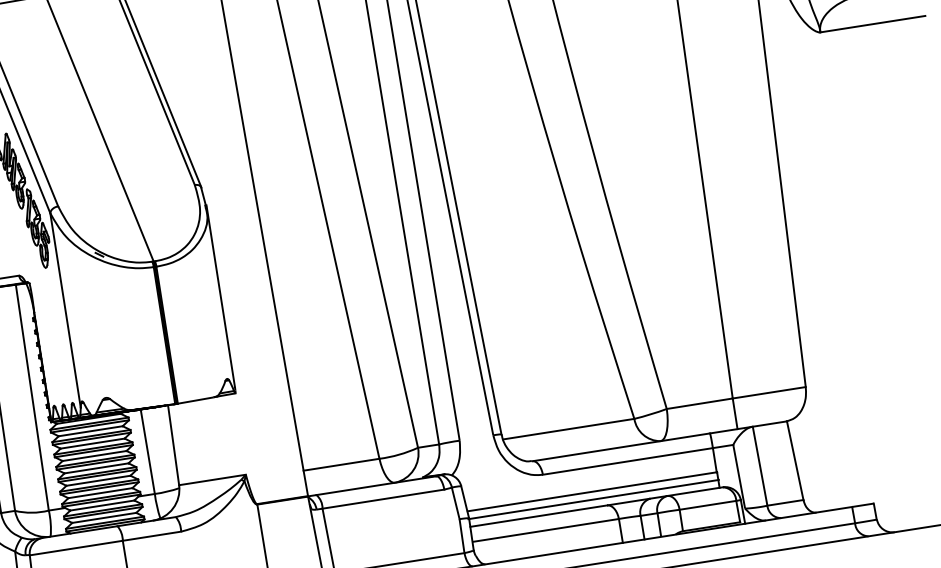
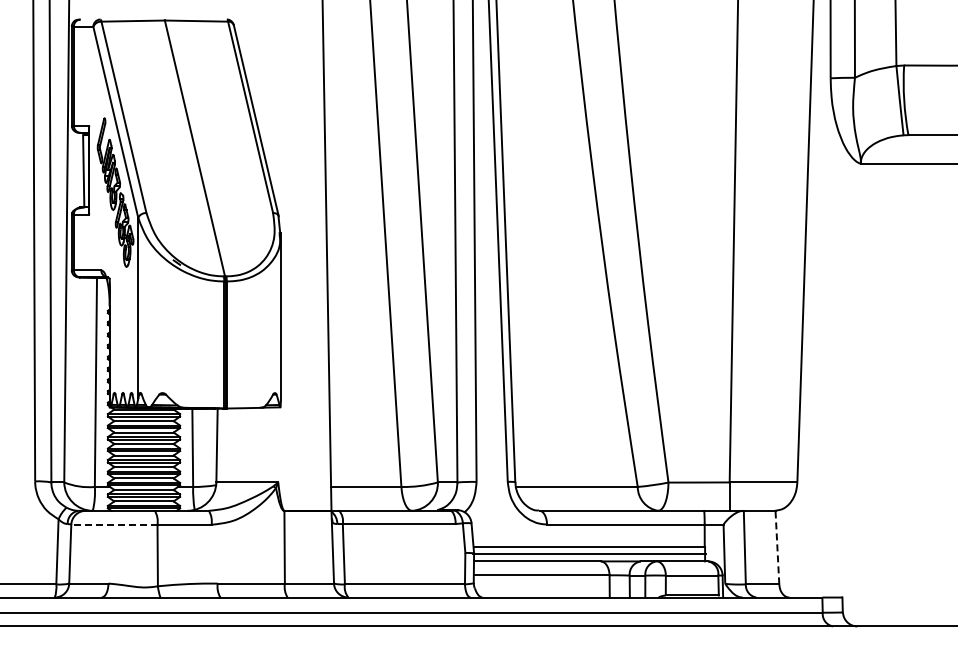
line: (795, 460) -> (777, 547), solid -> dashed
line: (75, 547) -> (113, 524), solid -> dashed

